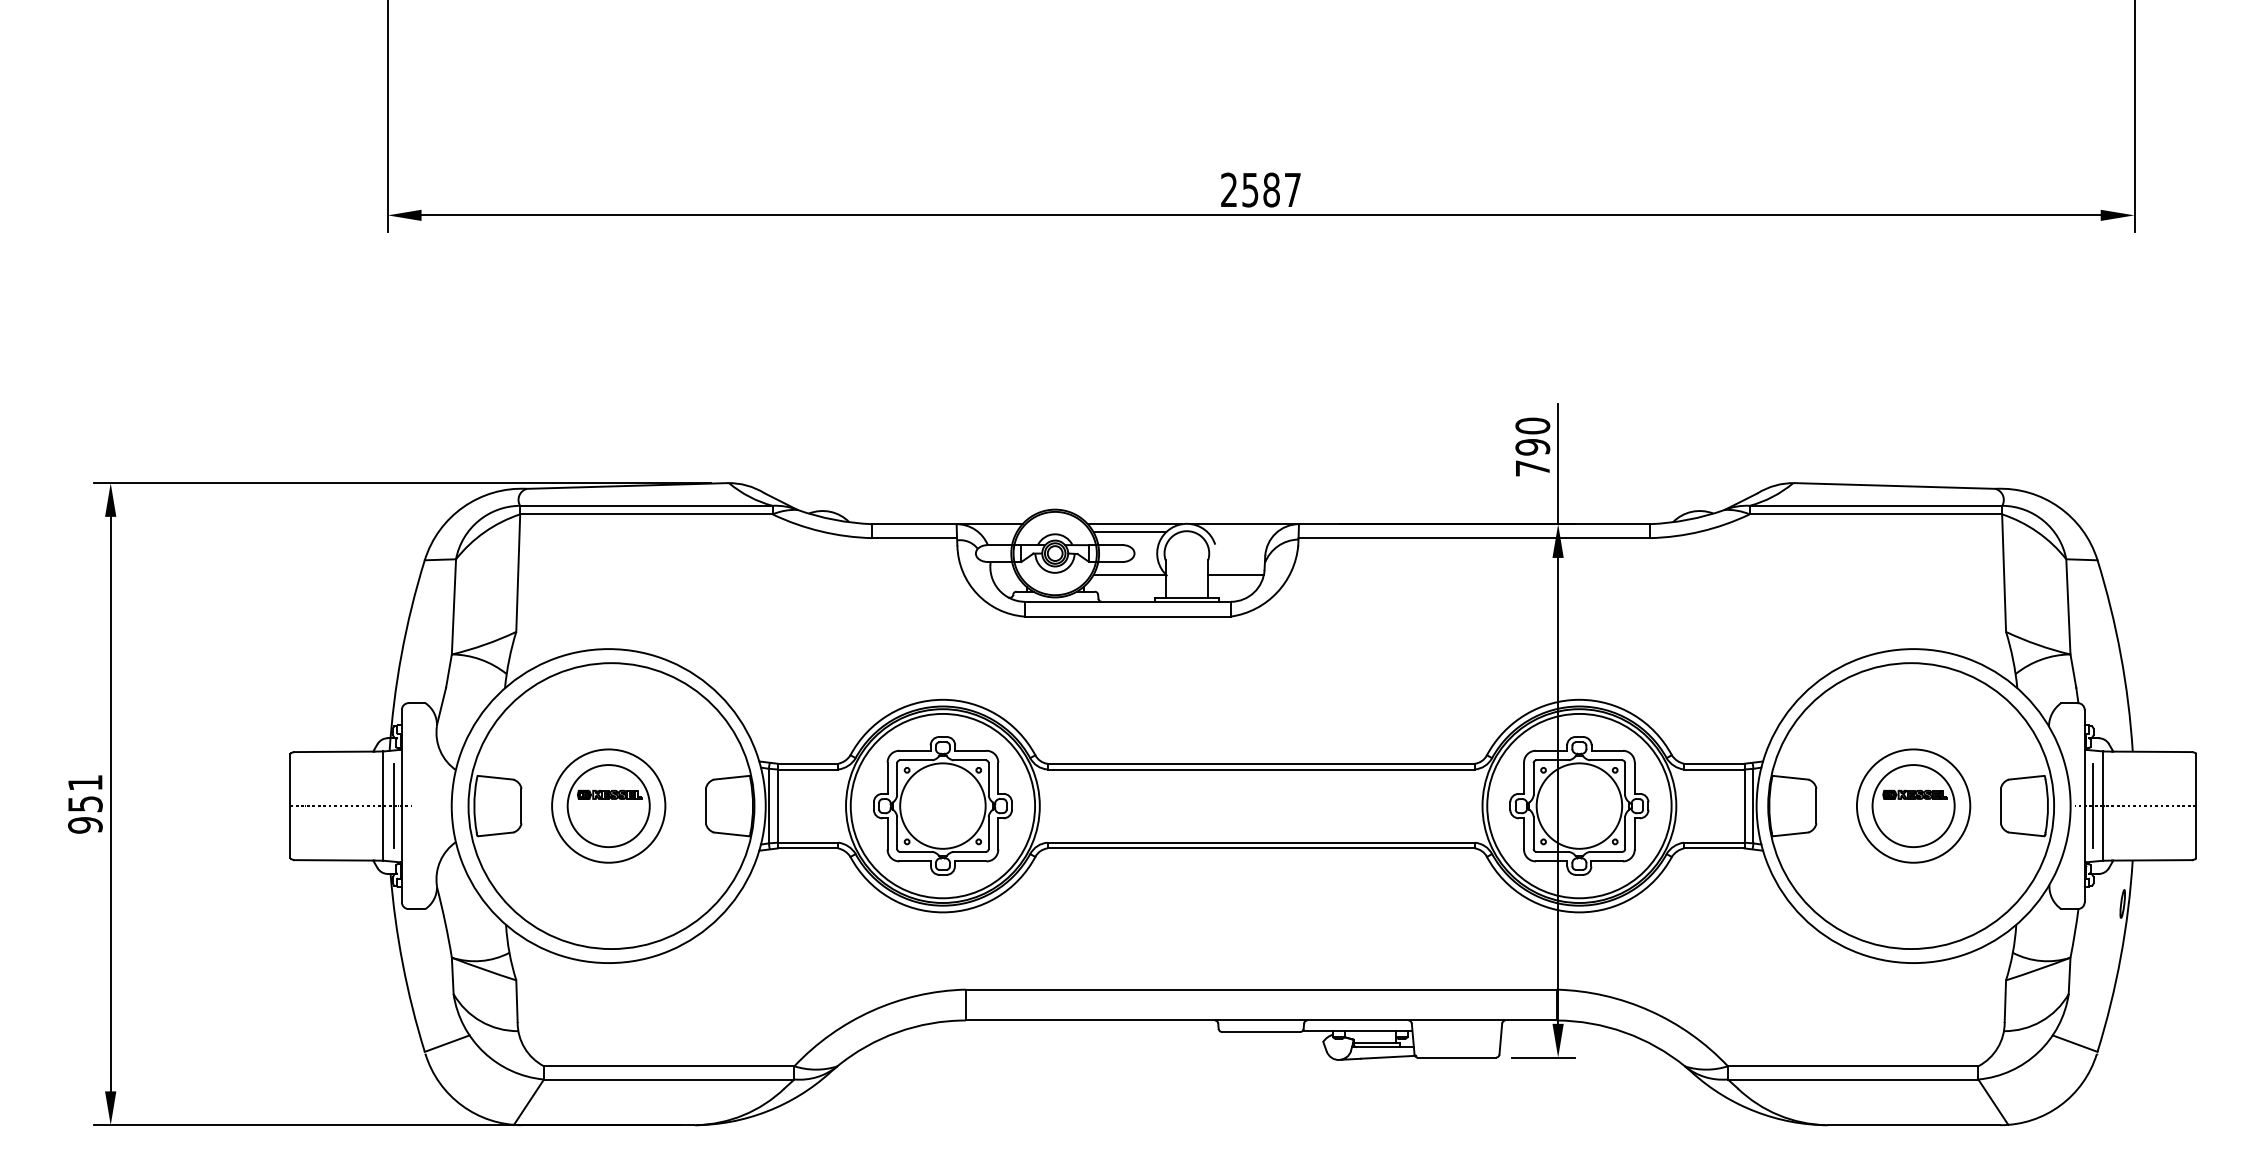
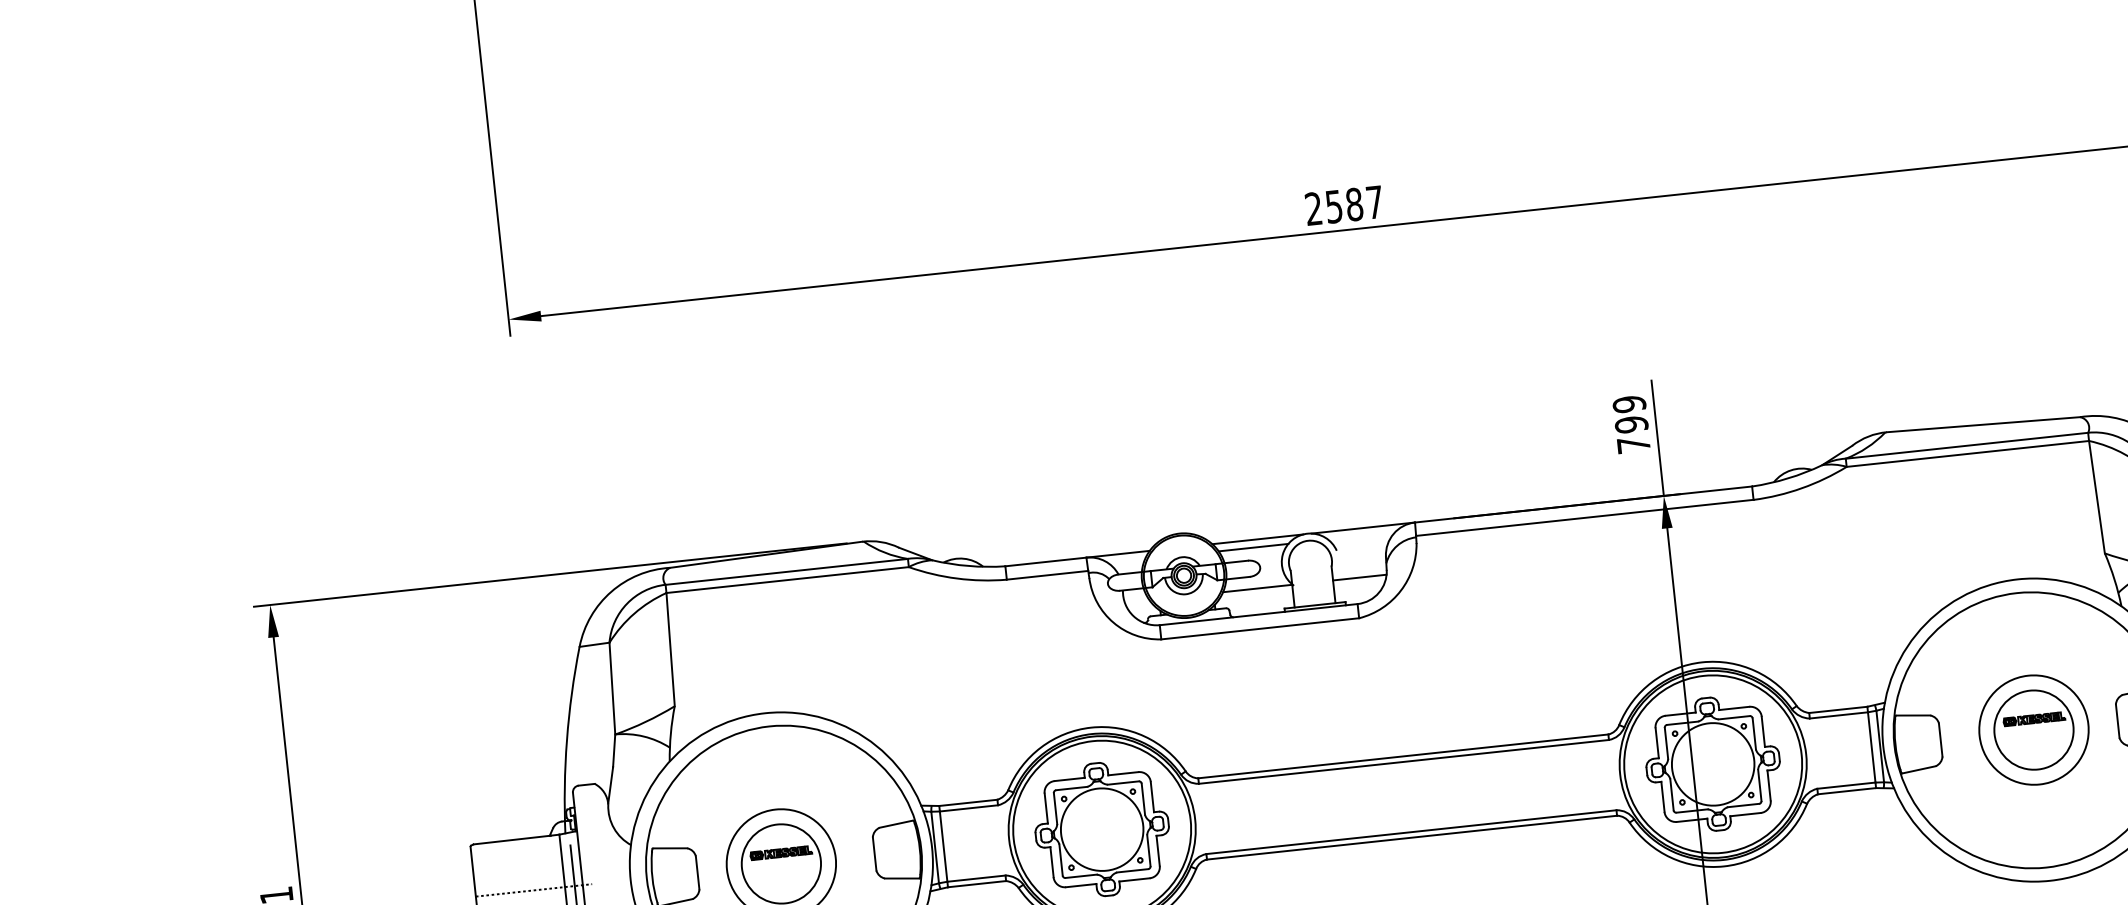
text: (1532, 425) -> (1629, 403), 790 -> 799

